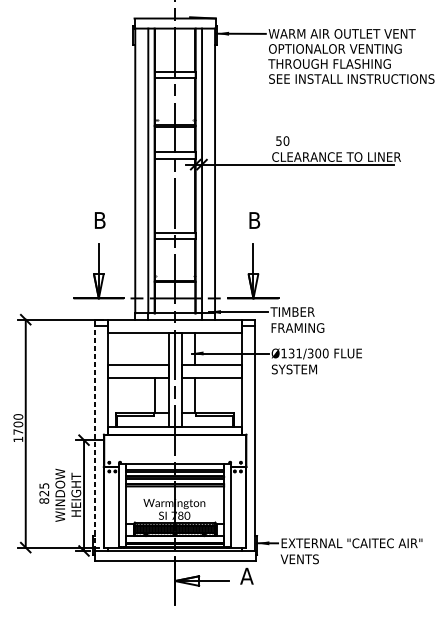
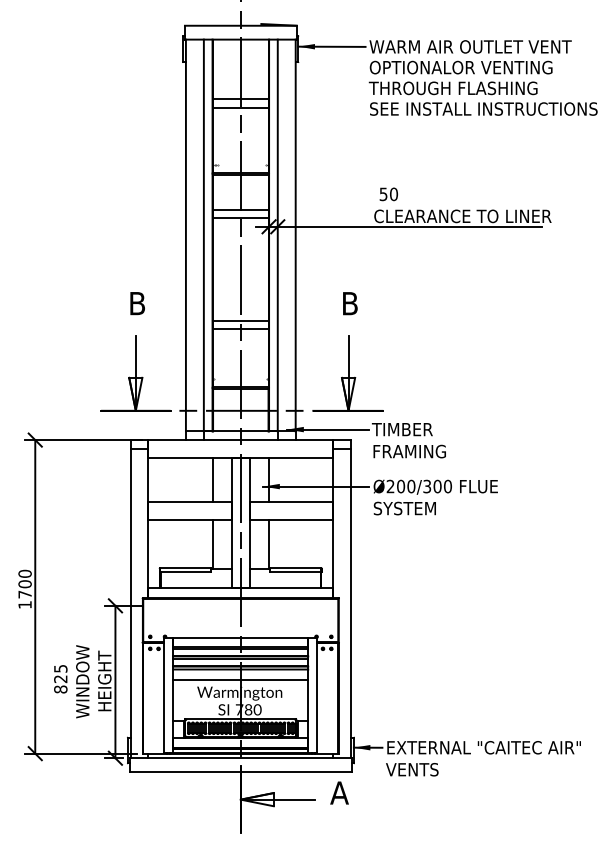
line: (155, 349) -> (213, 480), added
text: (291, 353) -> (400, 486), Ø131/300 -> Ø200/300
line: (94, 438) -> (130, 603), dashed -> solid
line: (174, 493) -> (240, 679), added

